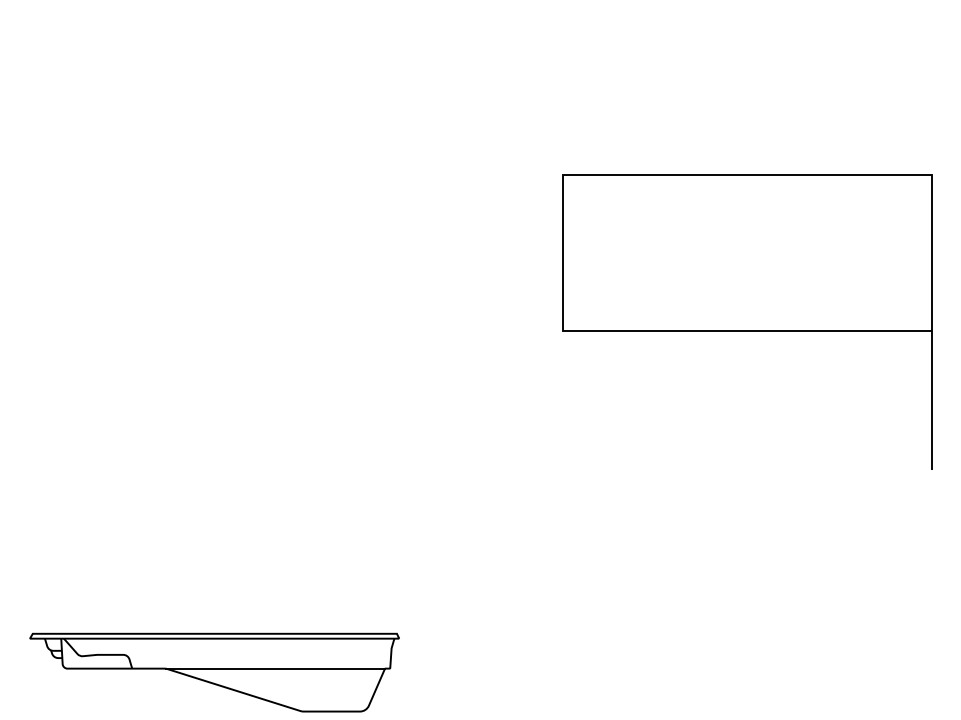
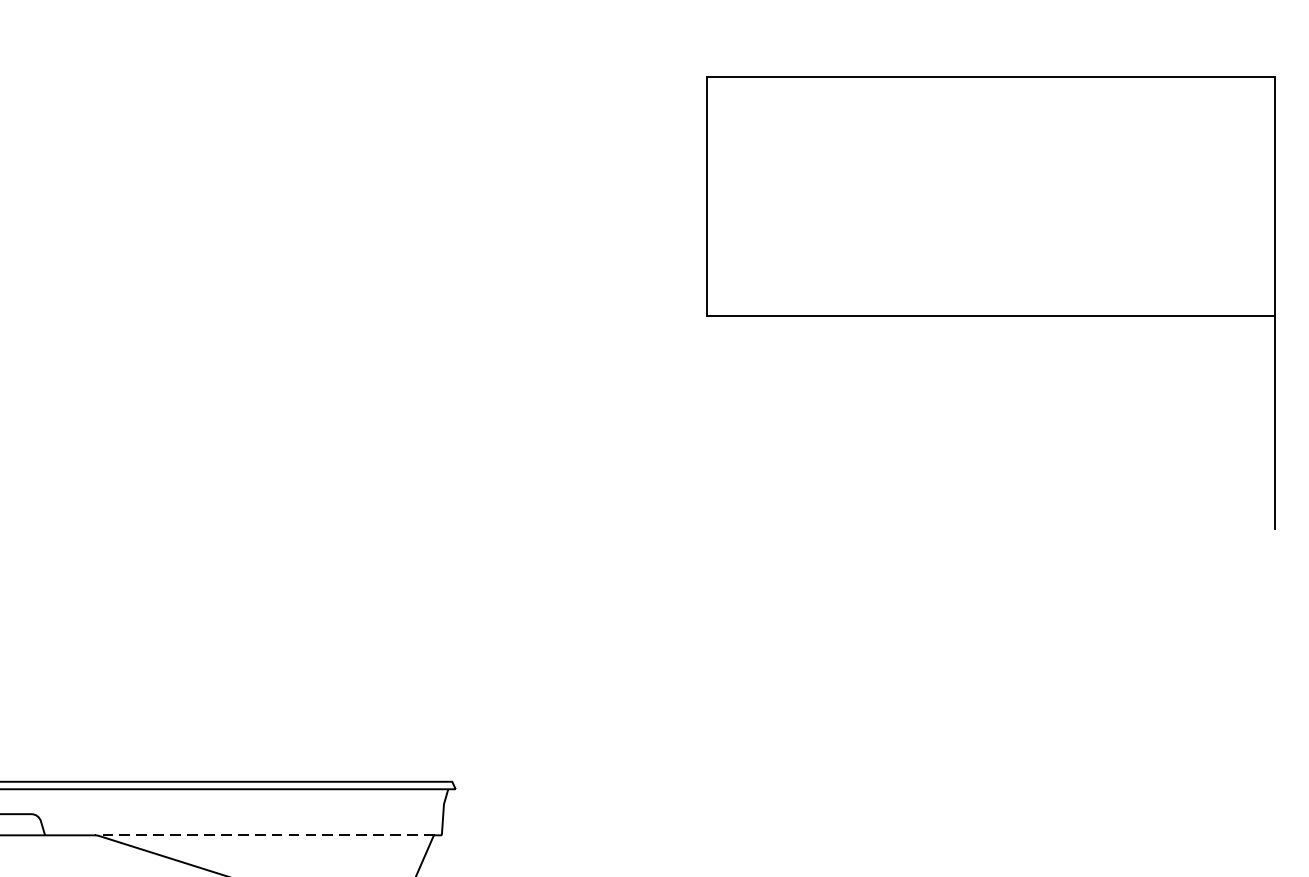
line: (275, 668) -> (265, 835), solid -> dashed

